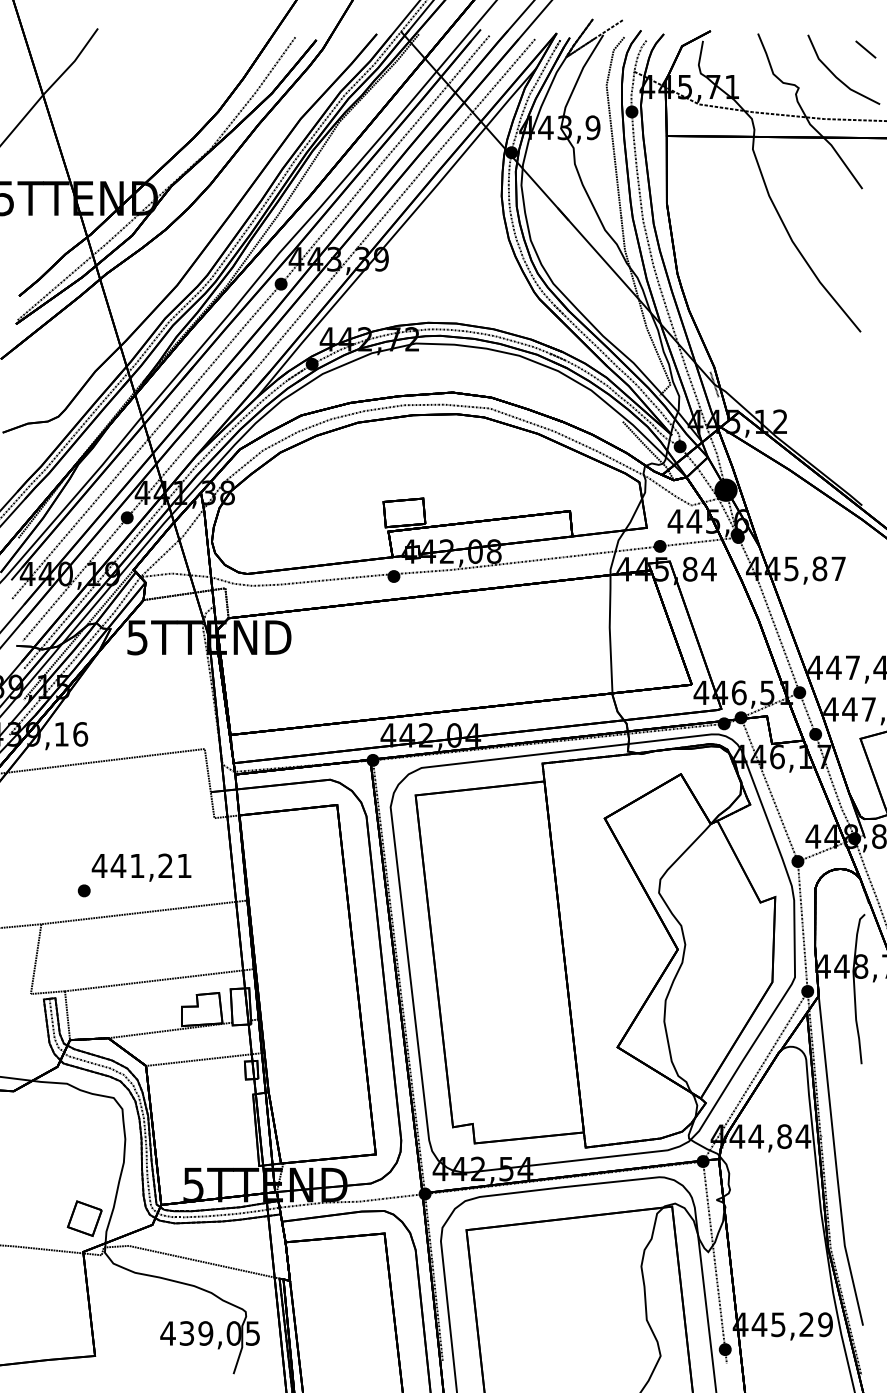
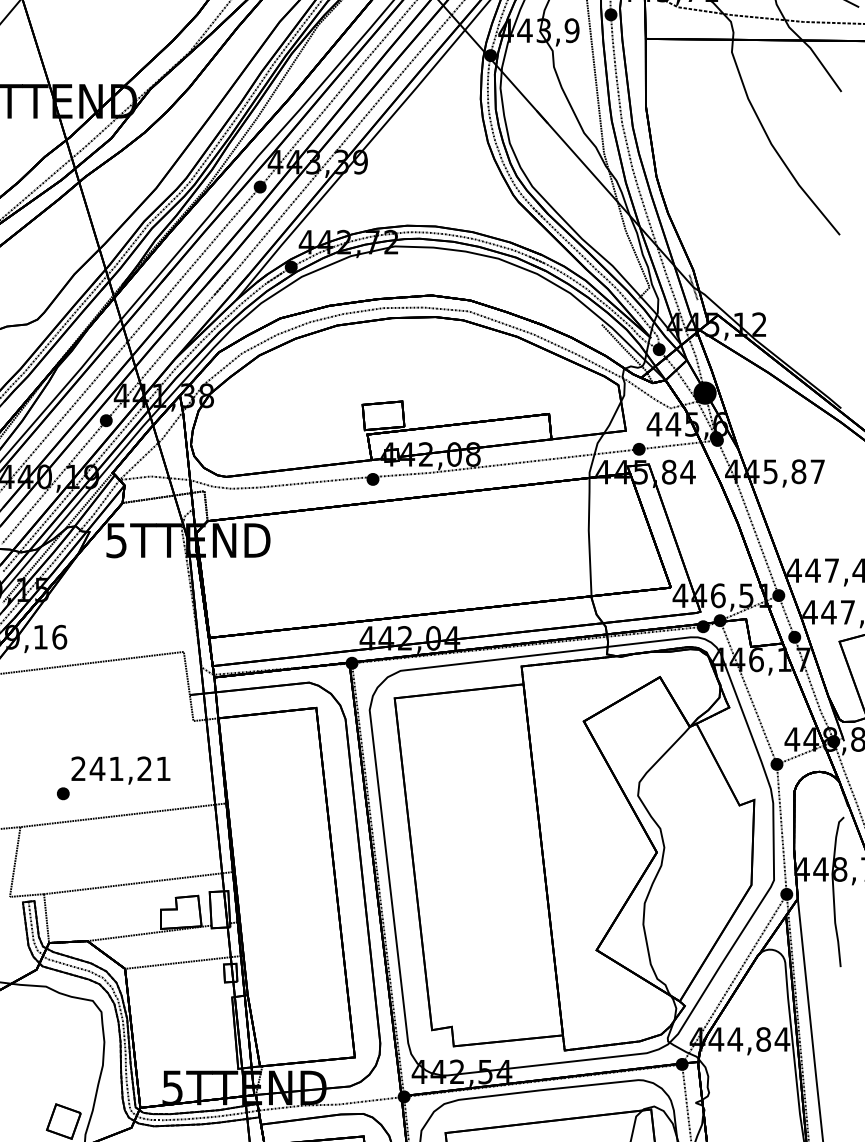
text: (99, 865) -> (78, 768), 441,21 -> 241,21

